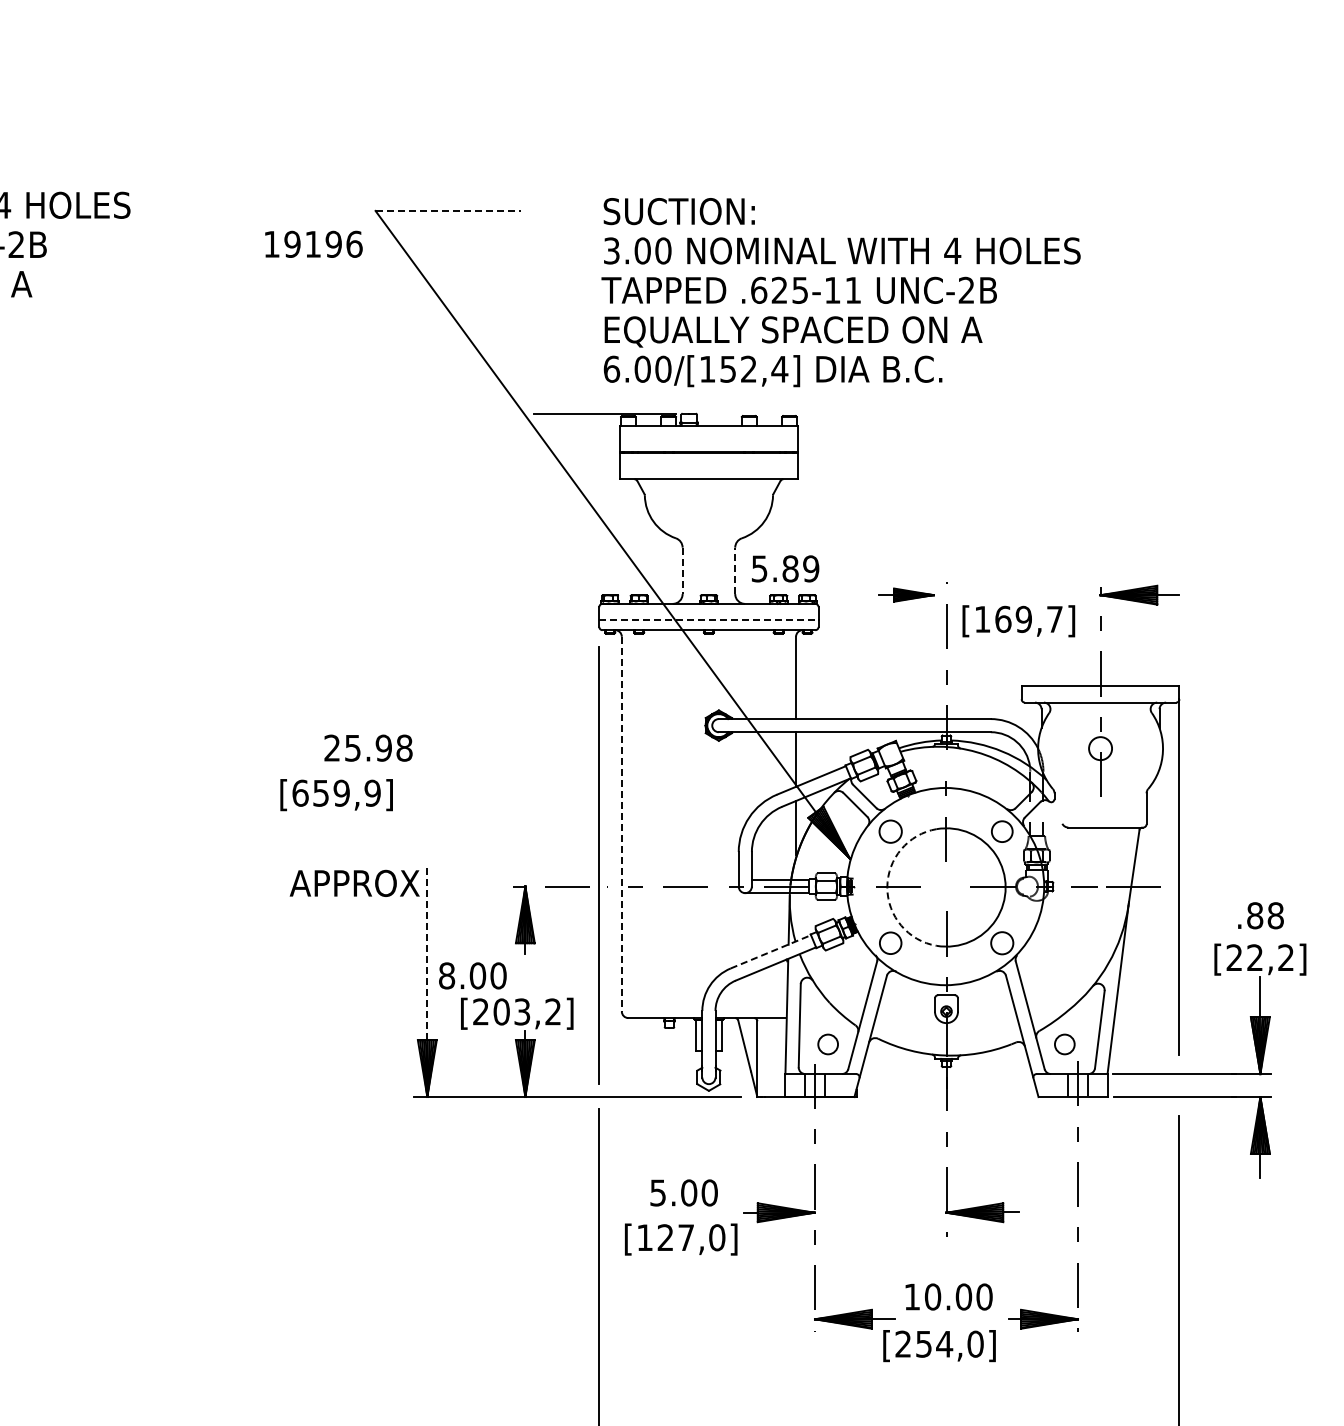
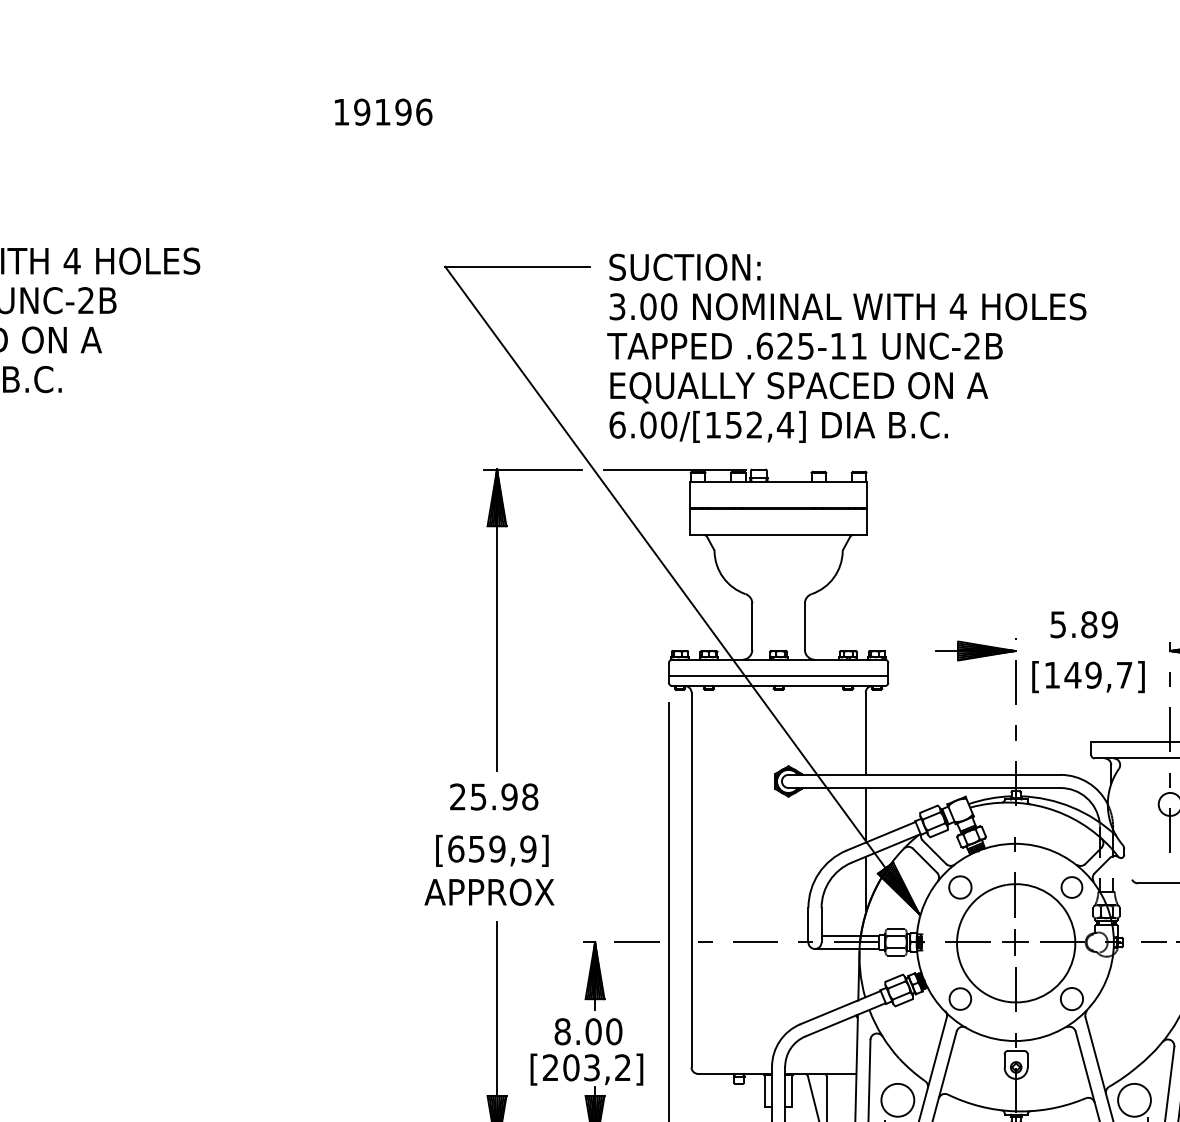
line: (448, 210) -> (518, 266), dashed -> solid
text: (313, 243) -> (383, 111), moved
text: (840, 292) -> (846, 348), moved
part: (427, 563) -> (497, 619), added
text: (785, 568) -> (1084, 624), moved
line: (735, 570) -> (805, 626), dashed -> solid
line: (682, 571) -> (752, 627), dashed -> solid
part: (906, 594) -> (976, 650), size x1.43
text: (1002, 618) -> (1072, 674), [169,7] -> [149,7]
line: (708, 620) -> (778, 676), dashed -> solid
text: (368, 747) -> (494, 796), moved
text: (336, 795) -> (492, 851), moved
line: (621, 824) -> (691, 880), dashed -> solid
text: (354, 882) -> (489, 891), moved
part: (945, 886) -> (1015, 942), added
arc: (887, 887) -> (957, 943), dashed -> solid
line: (771, 951) -> (841, 1007), dashed -> solid
line: (427, 953) -> (497, 1009), dashed -> solid
text: (472, 975) -> (588, 1031), moved
circle: (827, 1044) -> (897, 1100), size x1.67
circle: (1064, 1044) -> (1134, 1100), size x1.67

